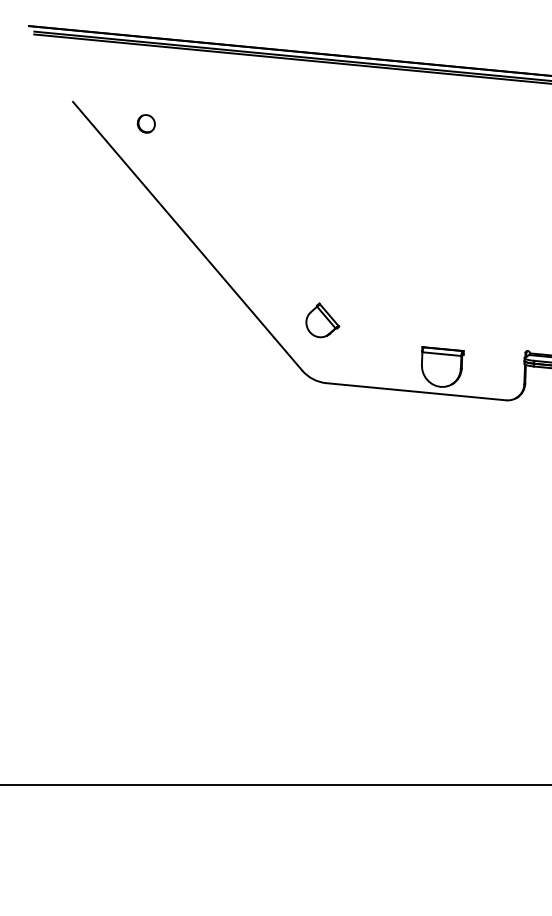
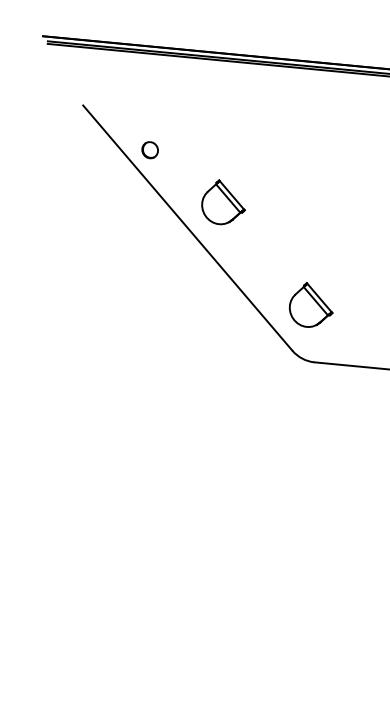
part: (145, 123) -> (149, 149), moved
part: (226, 207) -> (223, 201), added
part: (322, 320) -> (311, 305), size x1.43

